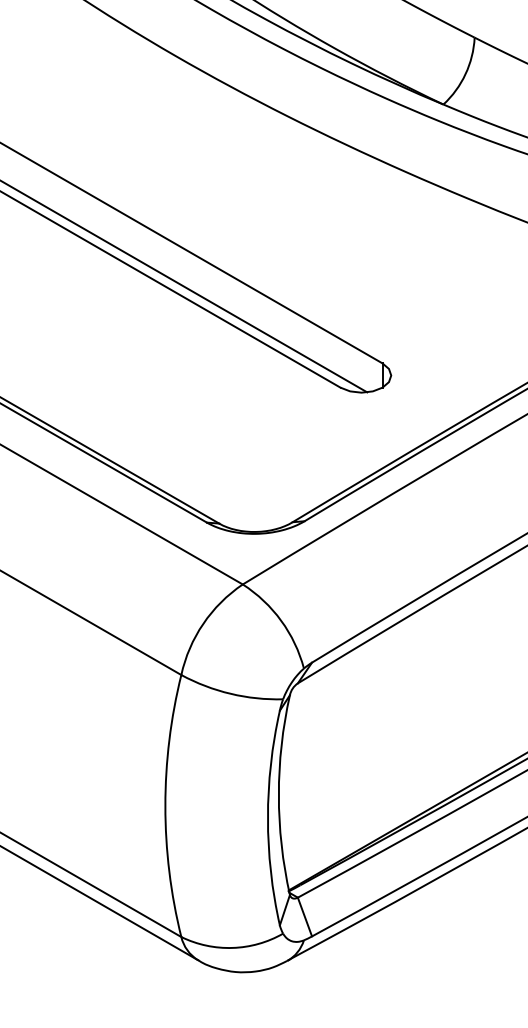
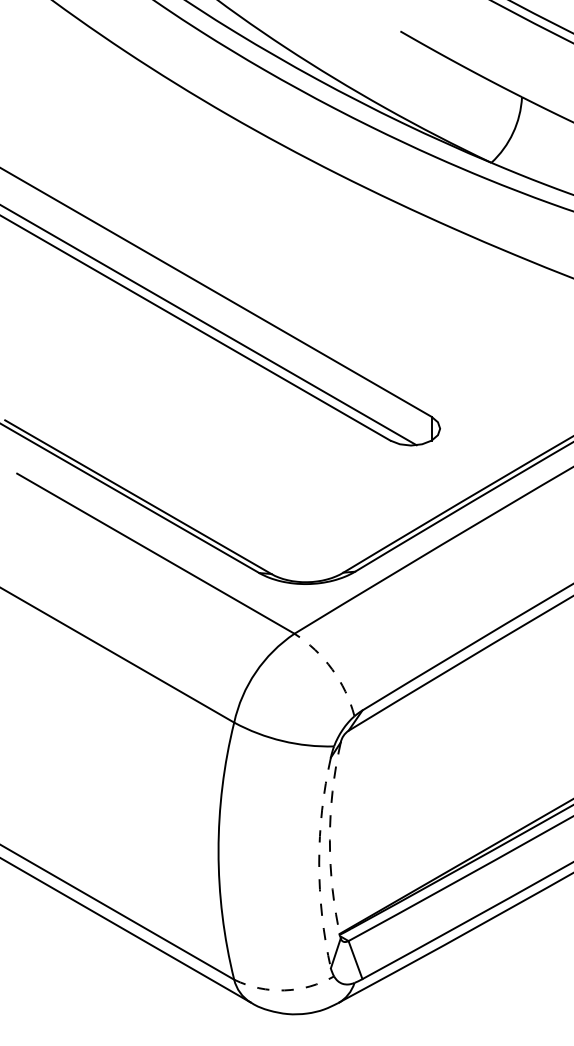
arc: (281, 620) -> (332, 669), solid -> dashed
arc: (278, 795) -> (329, 840), solid -> dashed
arc: (268, 817) -> (319, 862), solid -> dashed
arc: (232, 948) -> (284, 990), solid -> dashed

